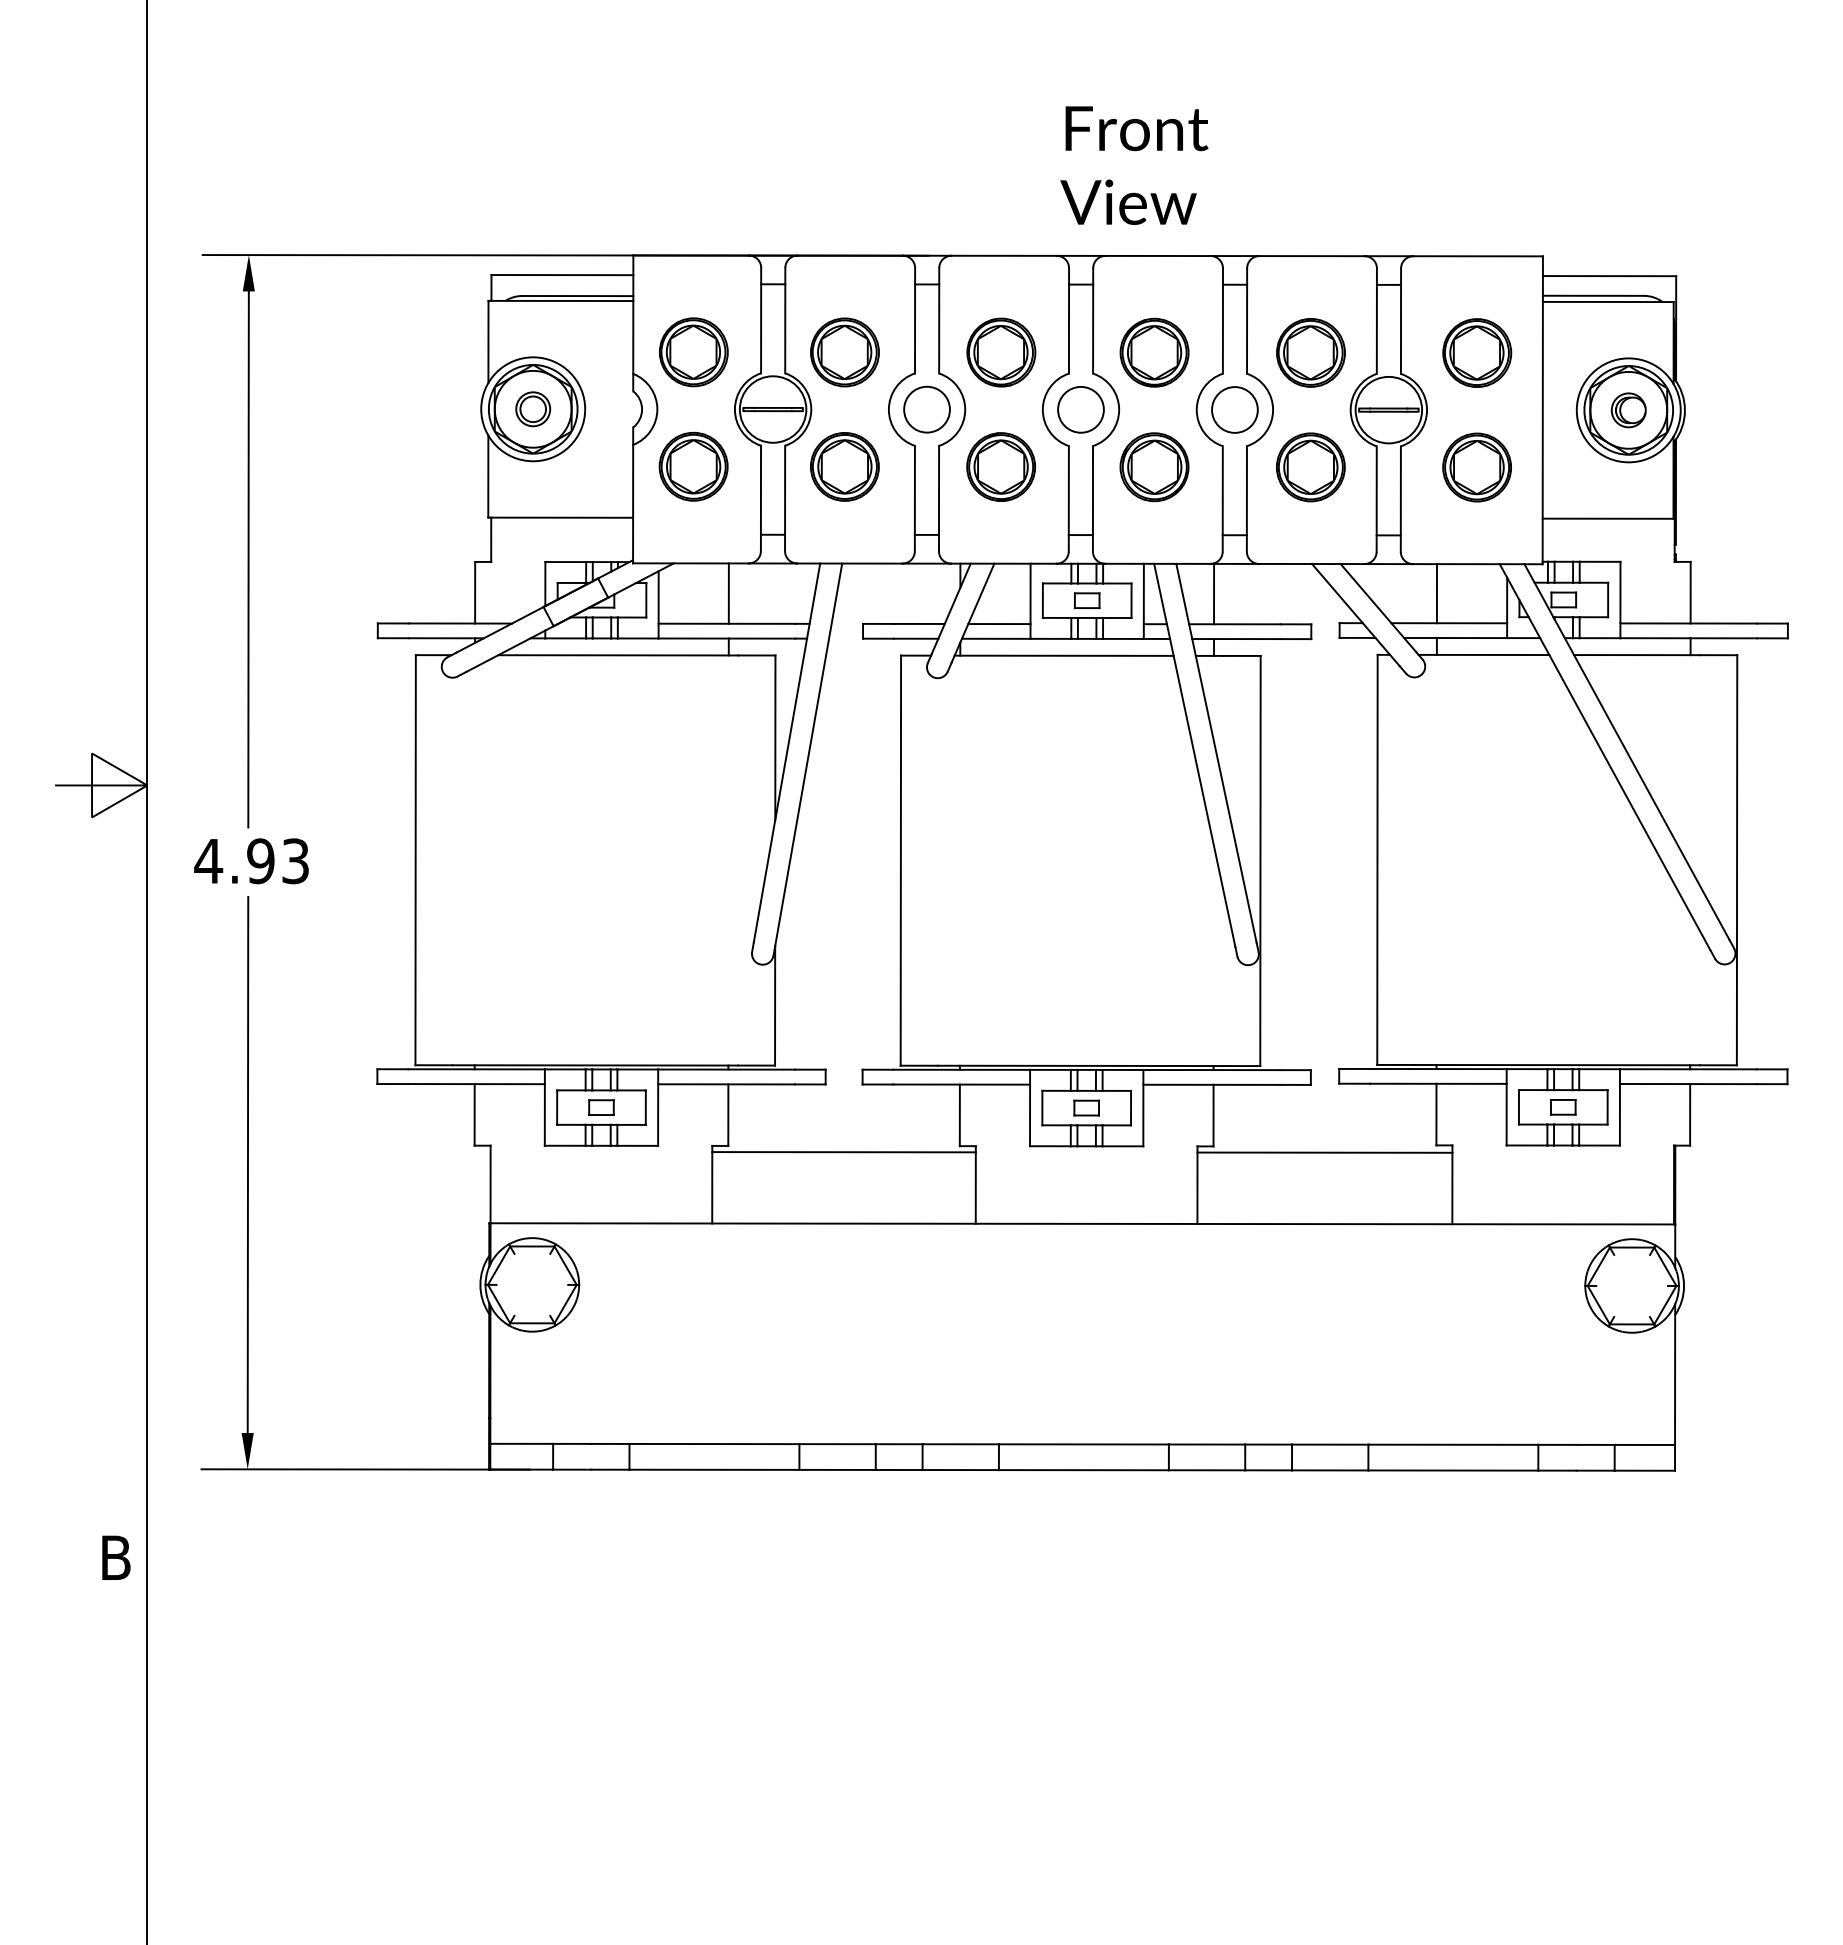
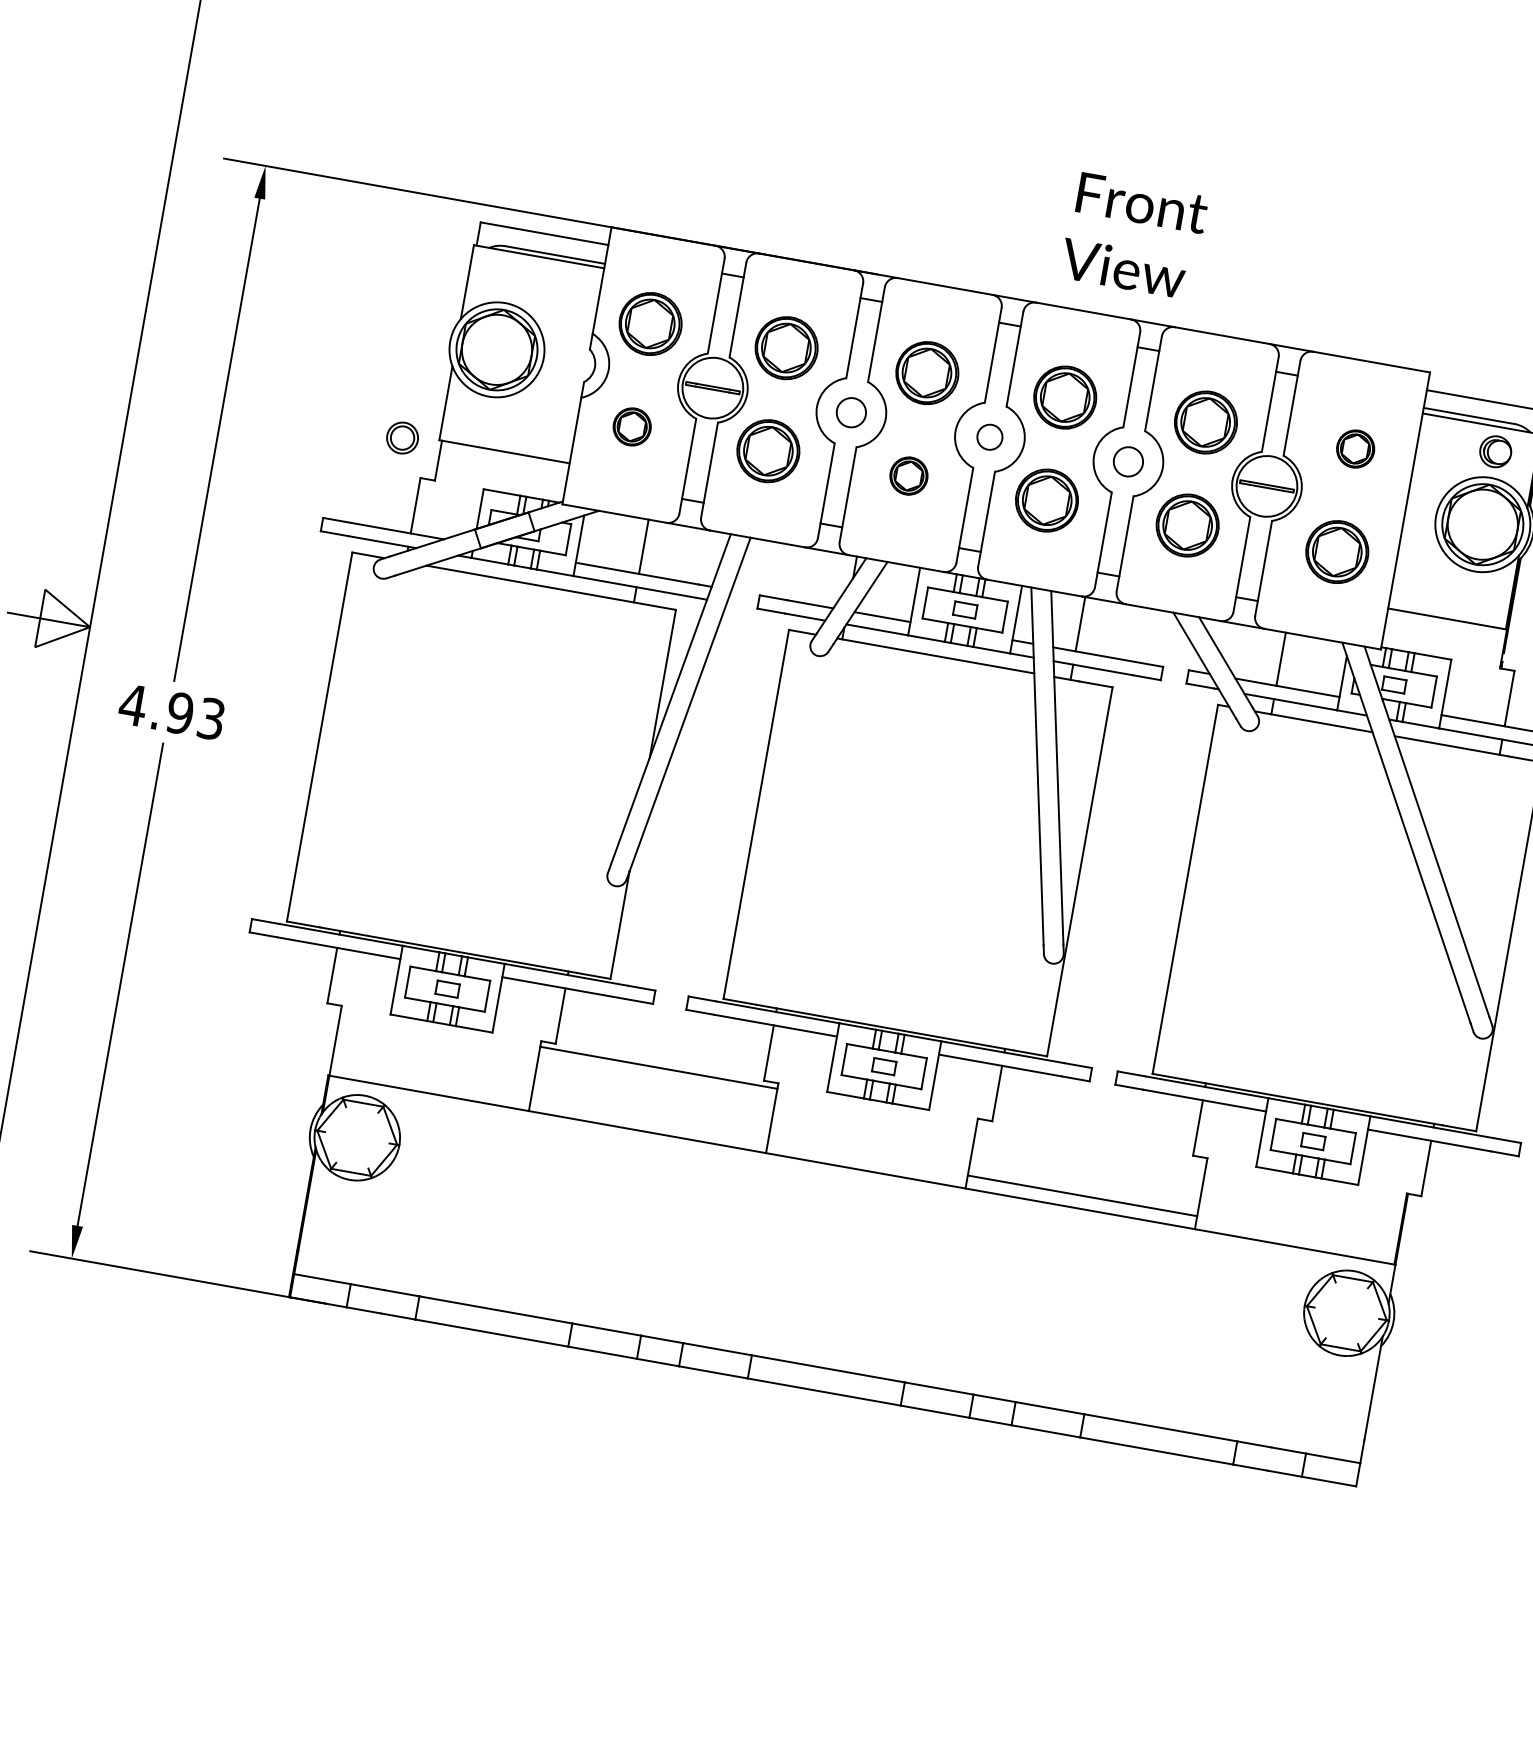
text: (1134, 165) -> (1134, 236), moved
part: (1477, 352) -> (1355, 448), size x0.6
part: (533, 409) -> (402, 438), moved
circle: (926, 409) -> (850, 412), size x0.7
circle: (1080, 409) -> (989, 436), size x0.6
circle: (1234, 409) -> (1128, 461), size x0.7
part: (1628, 410) -> (1495, 451), moved
part: (693, 466) -> (632, 426), size x0.6
part: (1000, 466) -> (908, 475), size x0.6
line: (1324, 1152) -> (1082, 1195), moved

